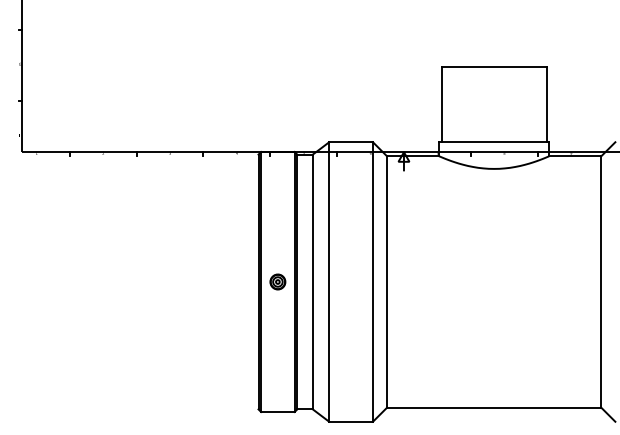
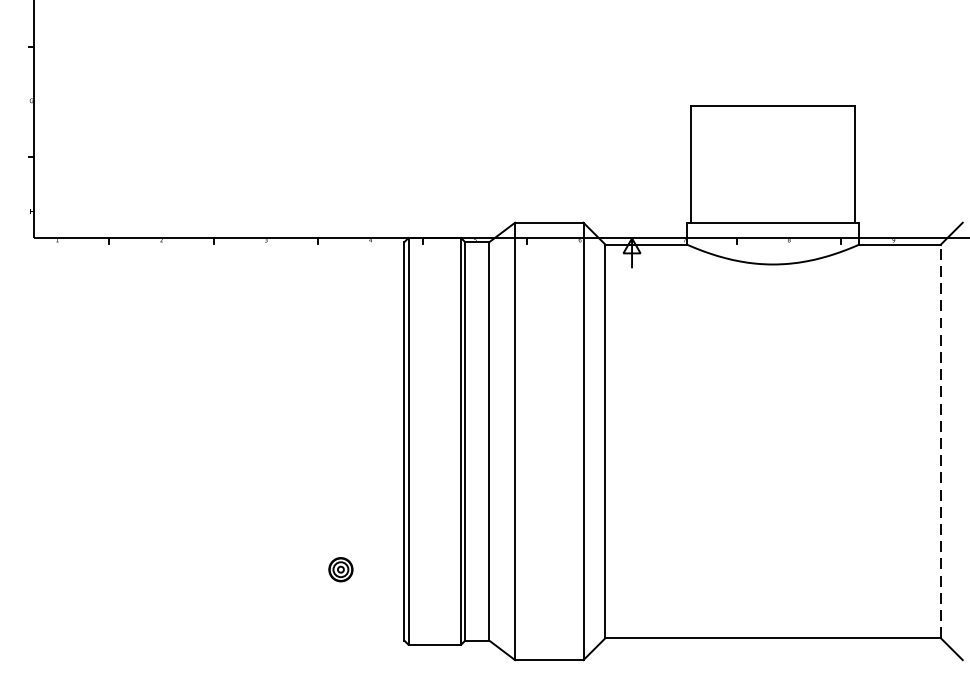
part: (277, 281) -> (340, 568), moved
line: (601, 282) -> (941, 442), solid -> dashed

